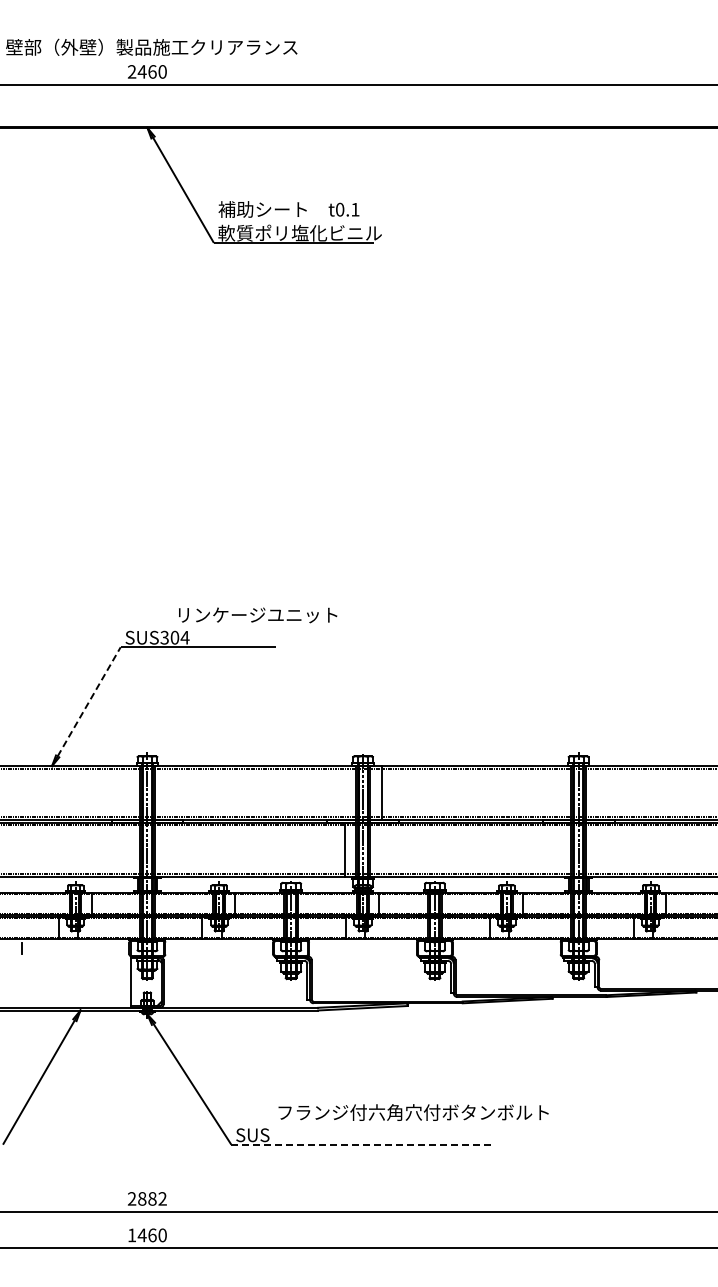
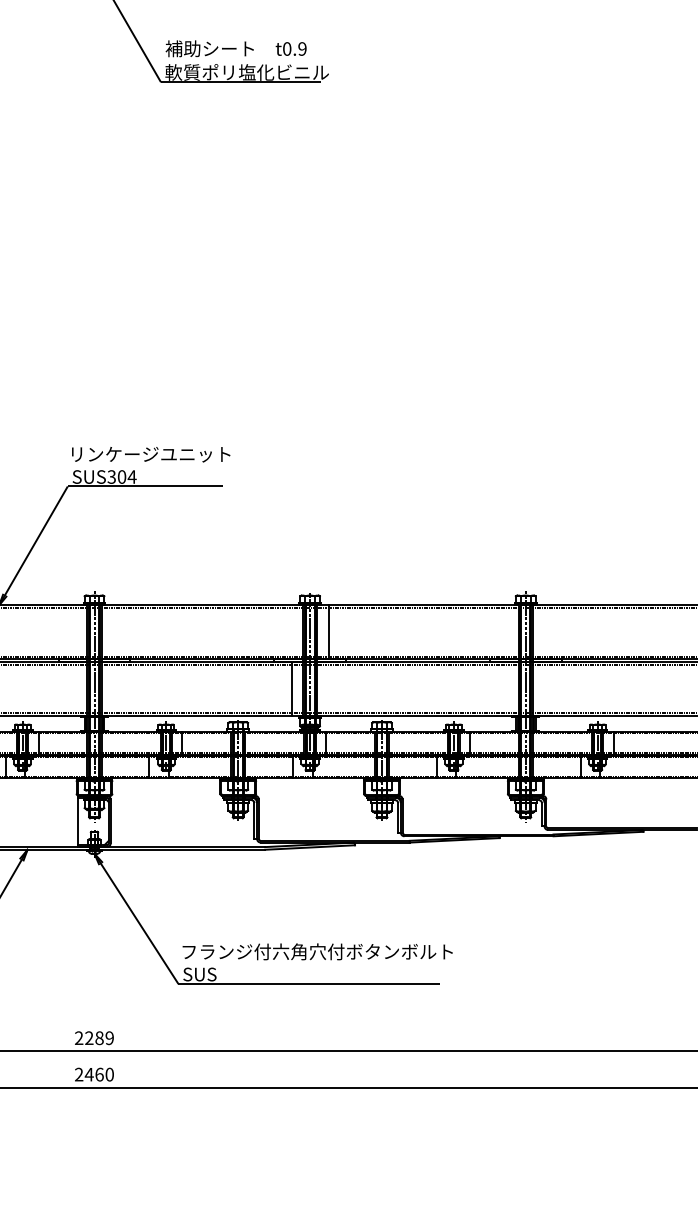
text: (355, 209) -> (302, 48), t0.1 -> t0.9
text: (258, 615) -> (151, 454), moved
line: (89, 701) -> (36, 540), dashed -> solid
text: (413, 1112) -> (317, 951), moved
line: (362, 1144) -> (309, 983), dashed -> solid
text: (152, 1198) -> (99, 1037), 2882 -> 2289
text: (131, 1235) -> (78, 1074), 1460 -> 2460

